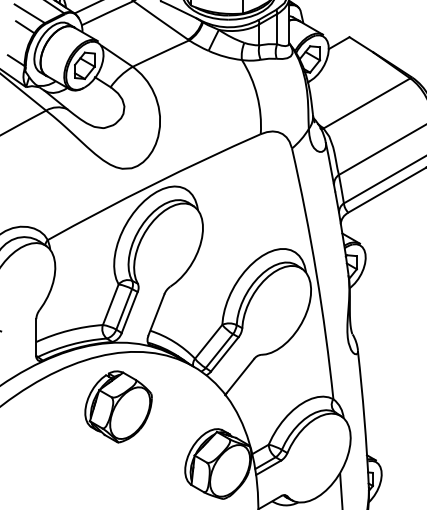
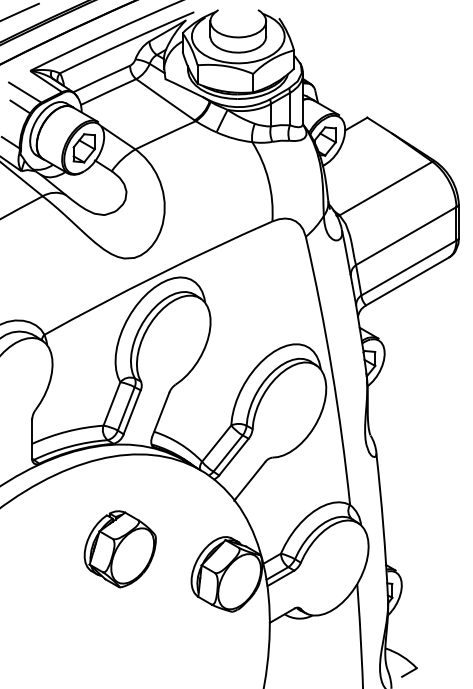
part: (117, 407) -> (119, 549), moved

